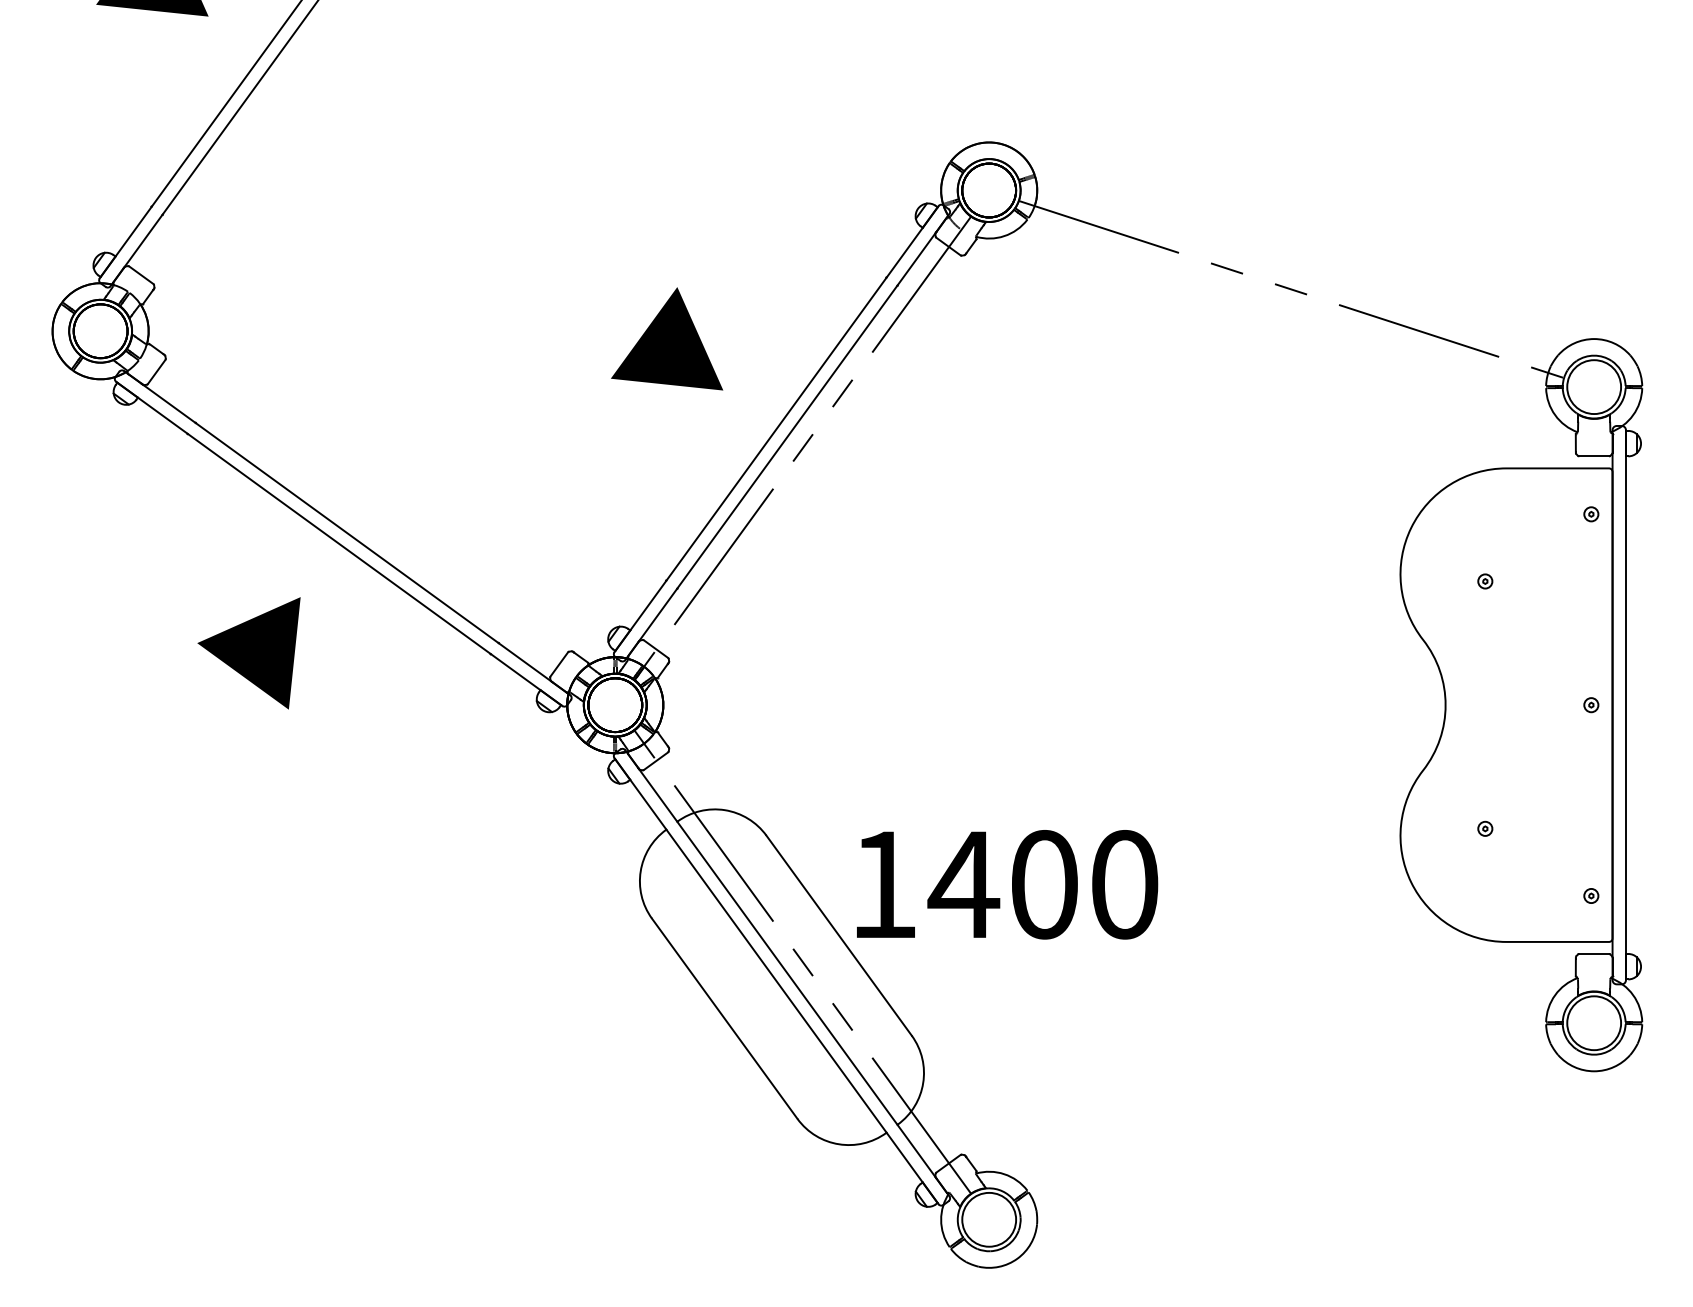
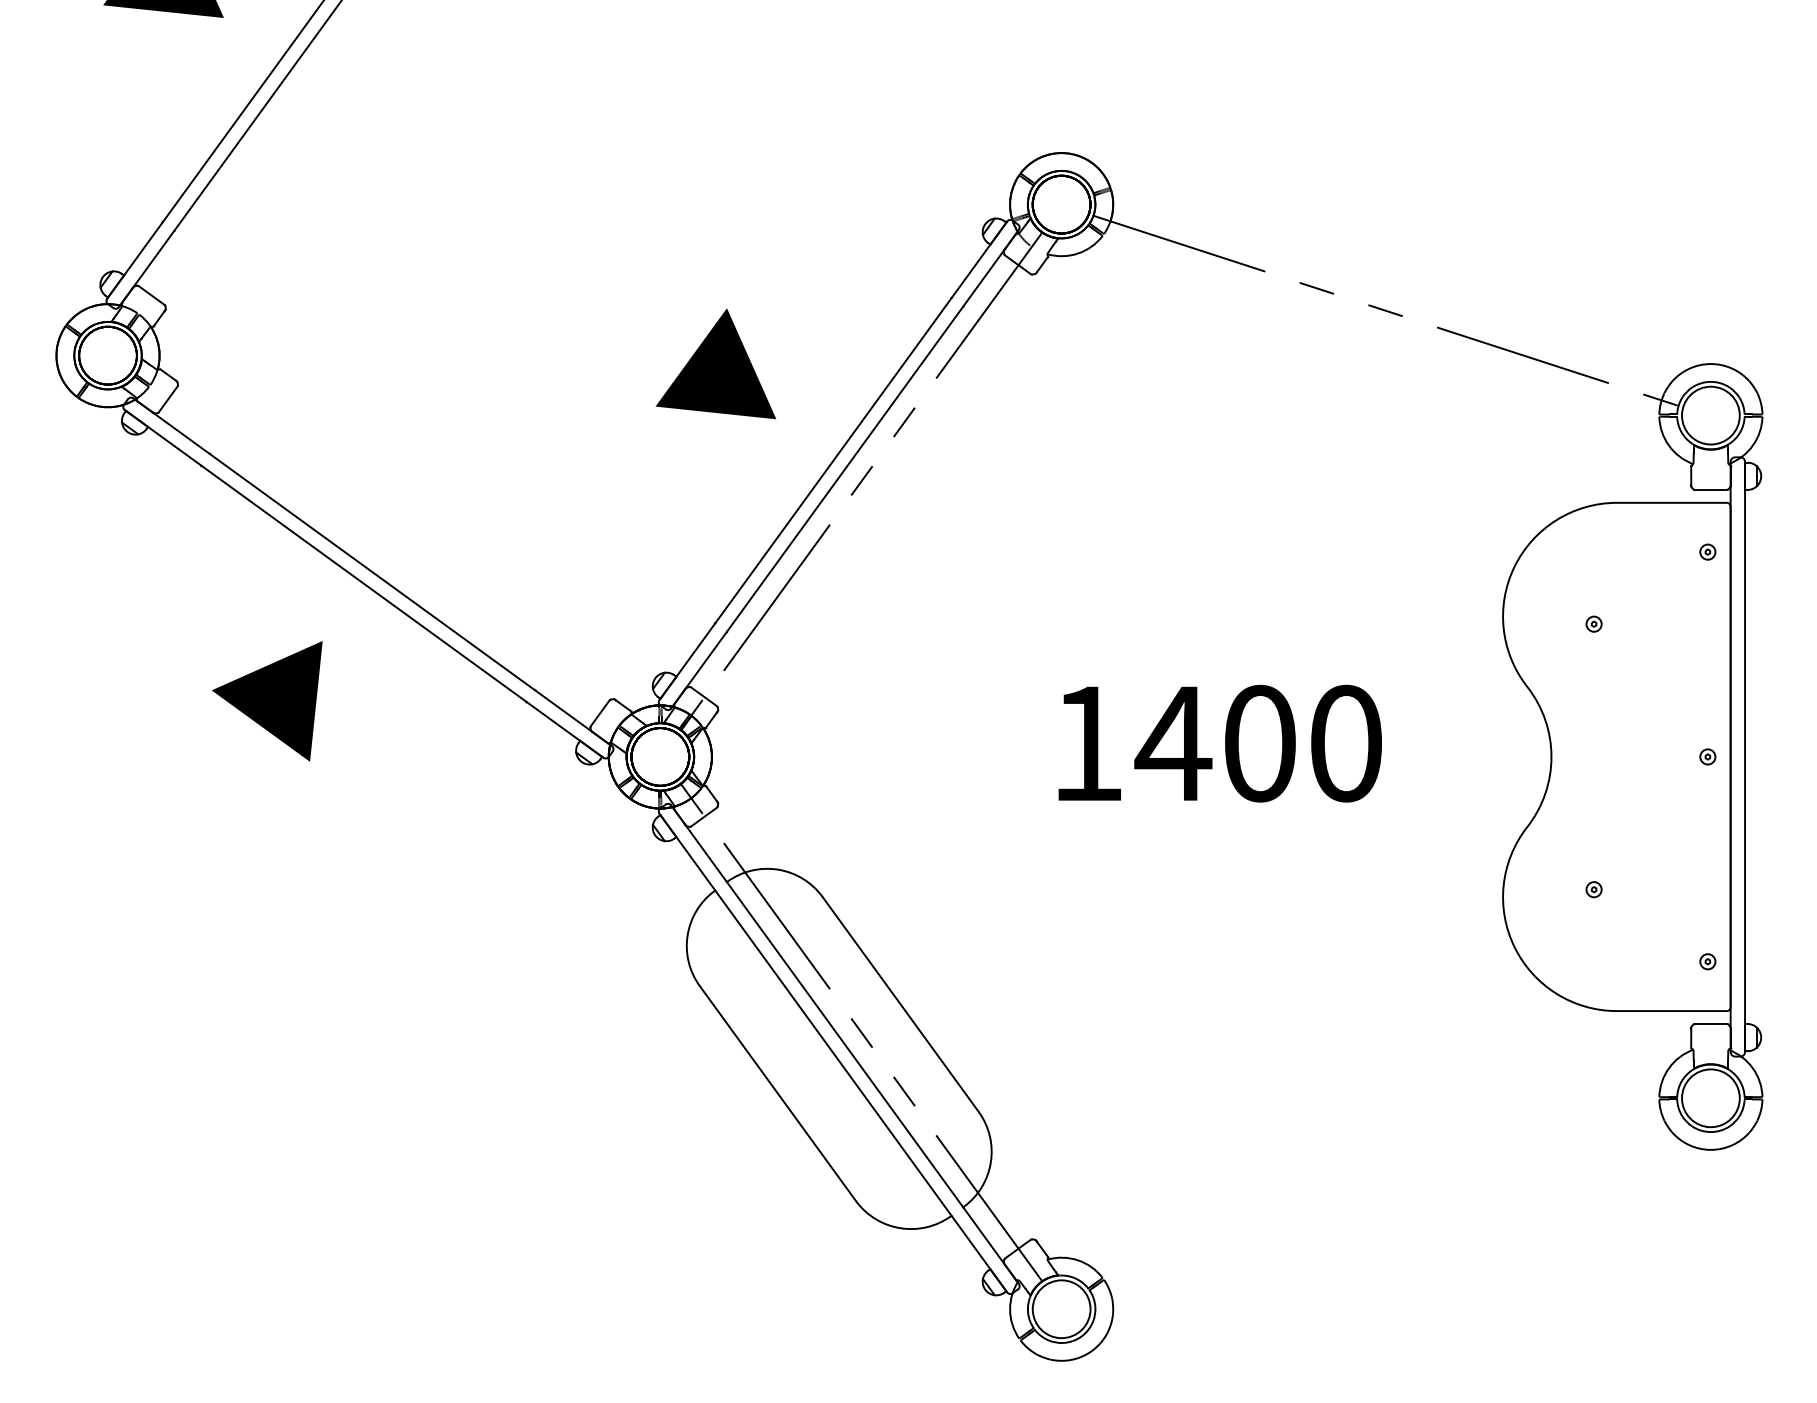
text: (1006, 884) -> (1219, 743), moved

